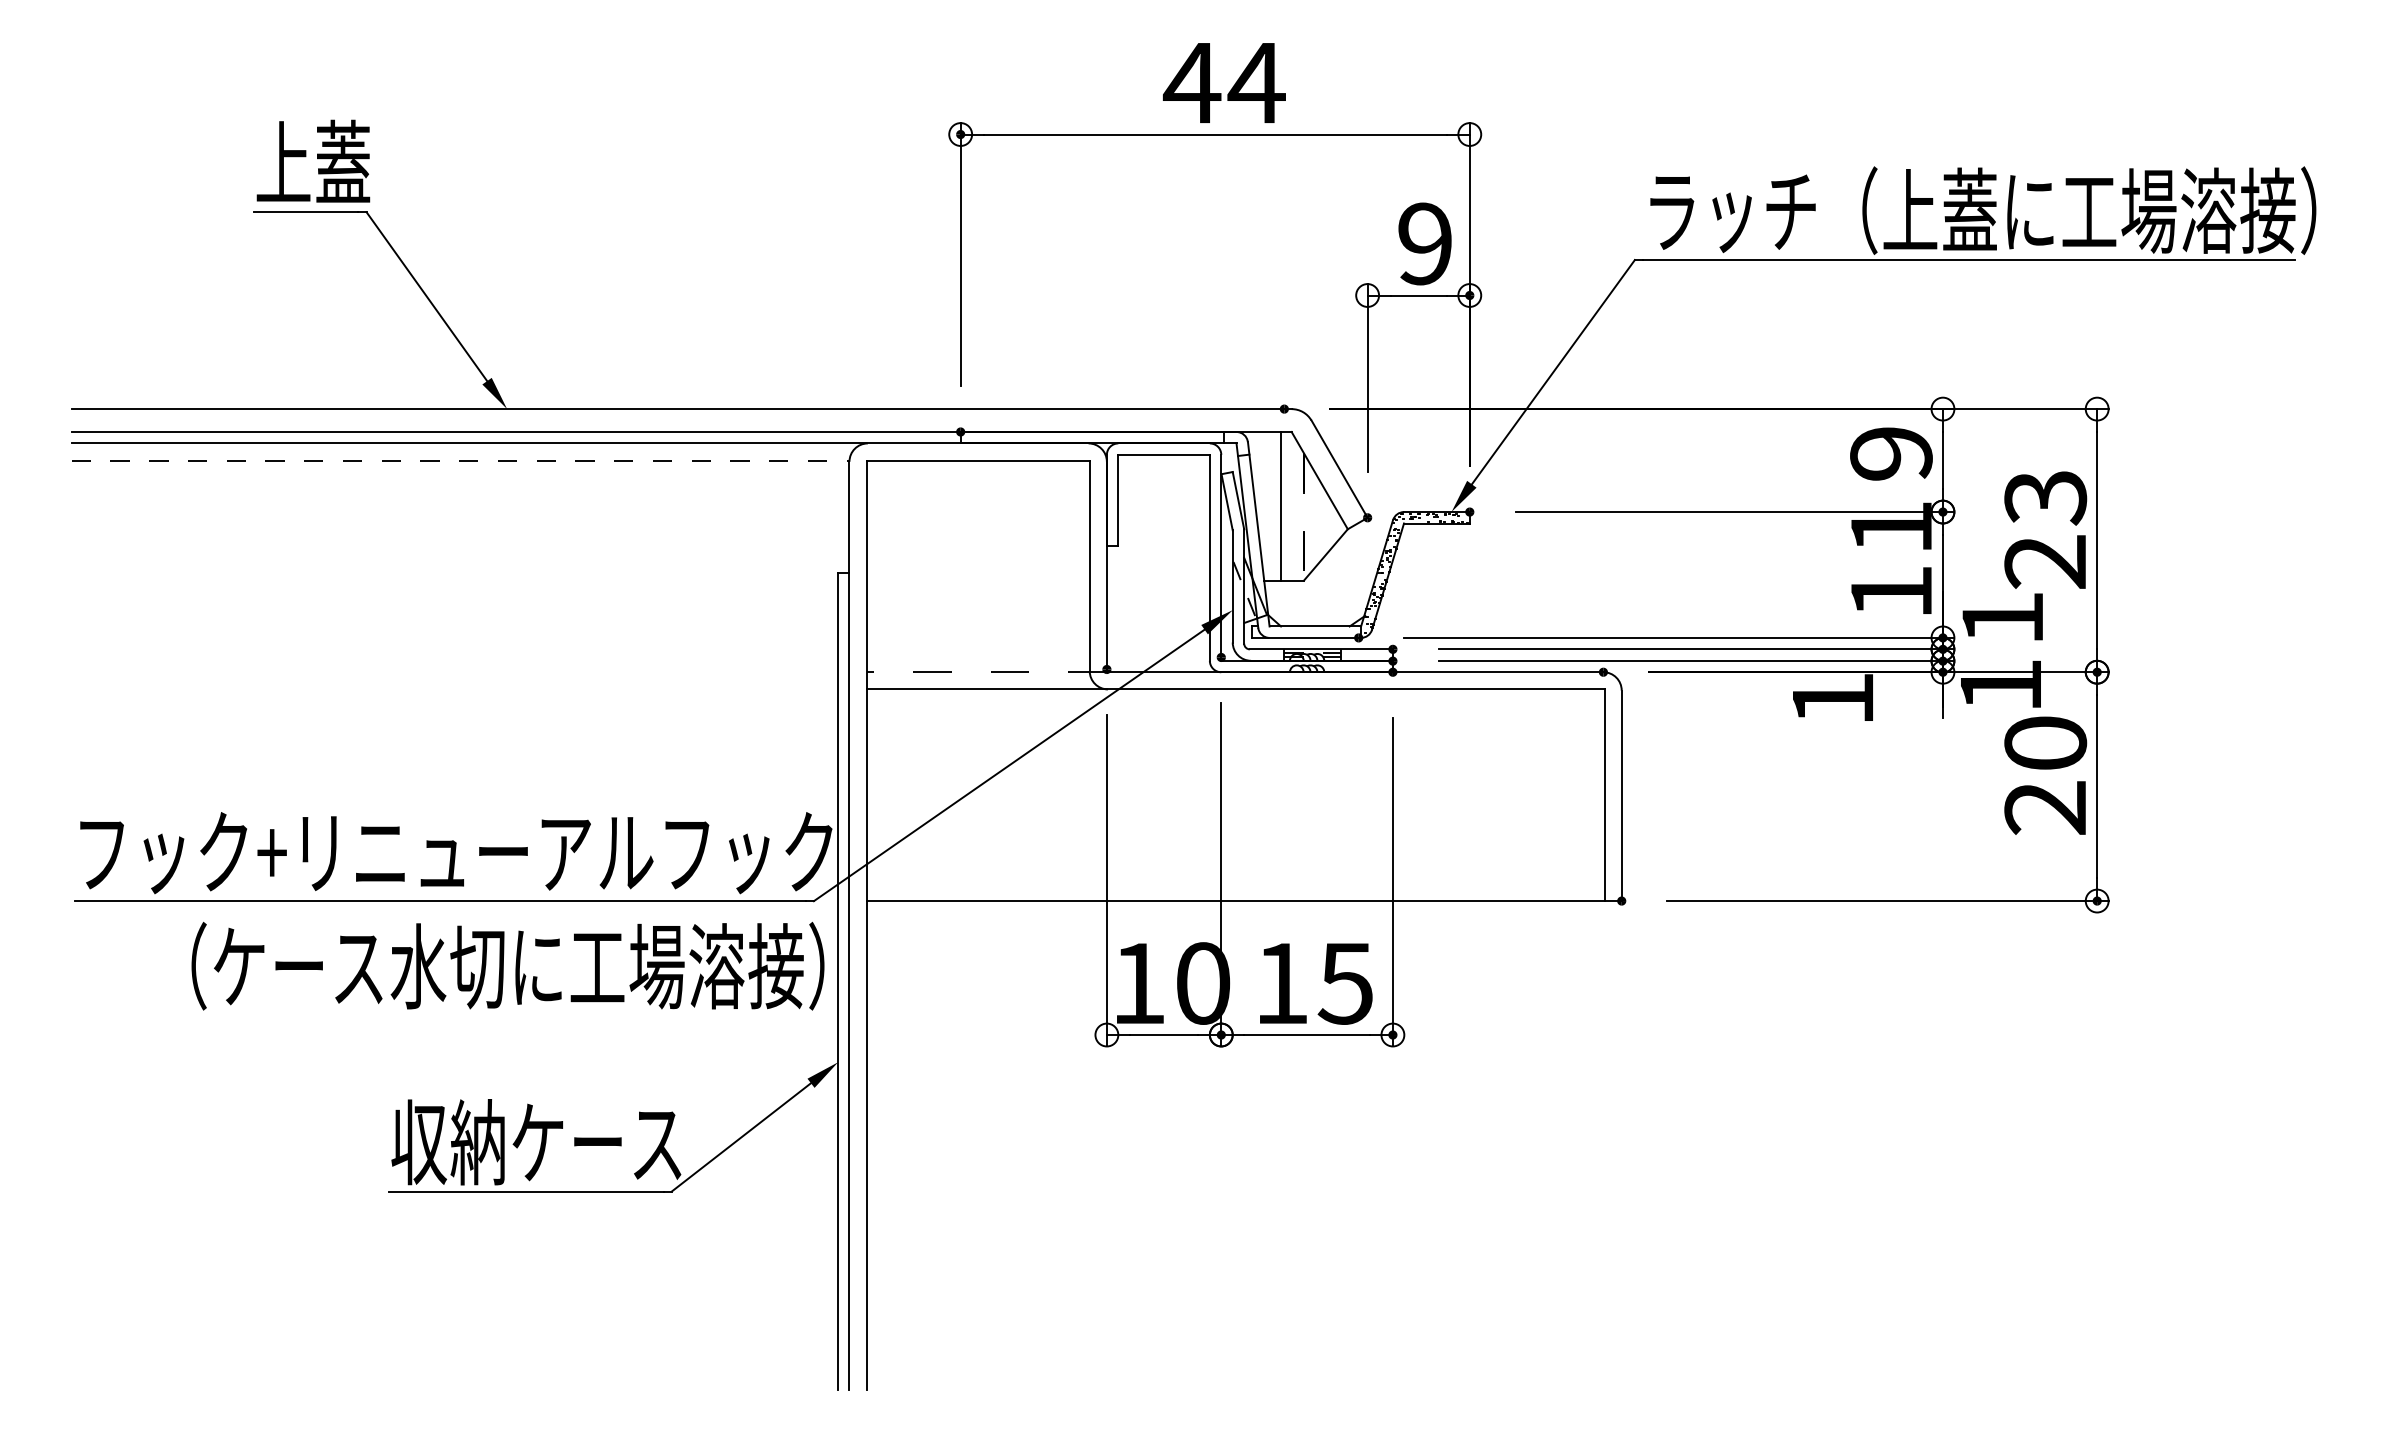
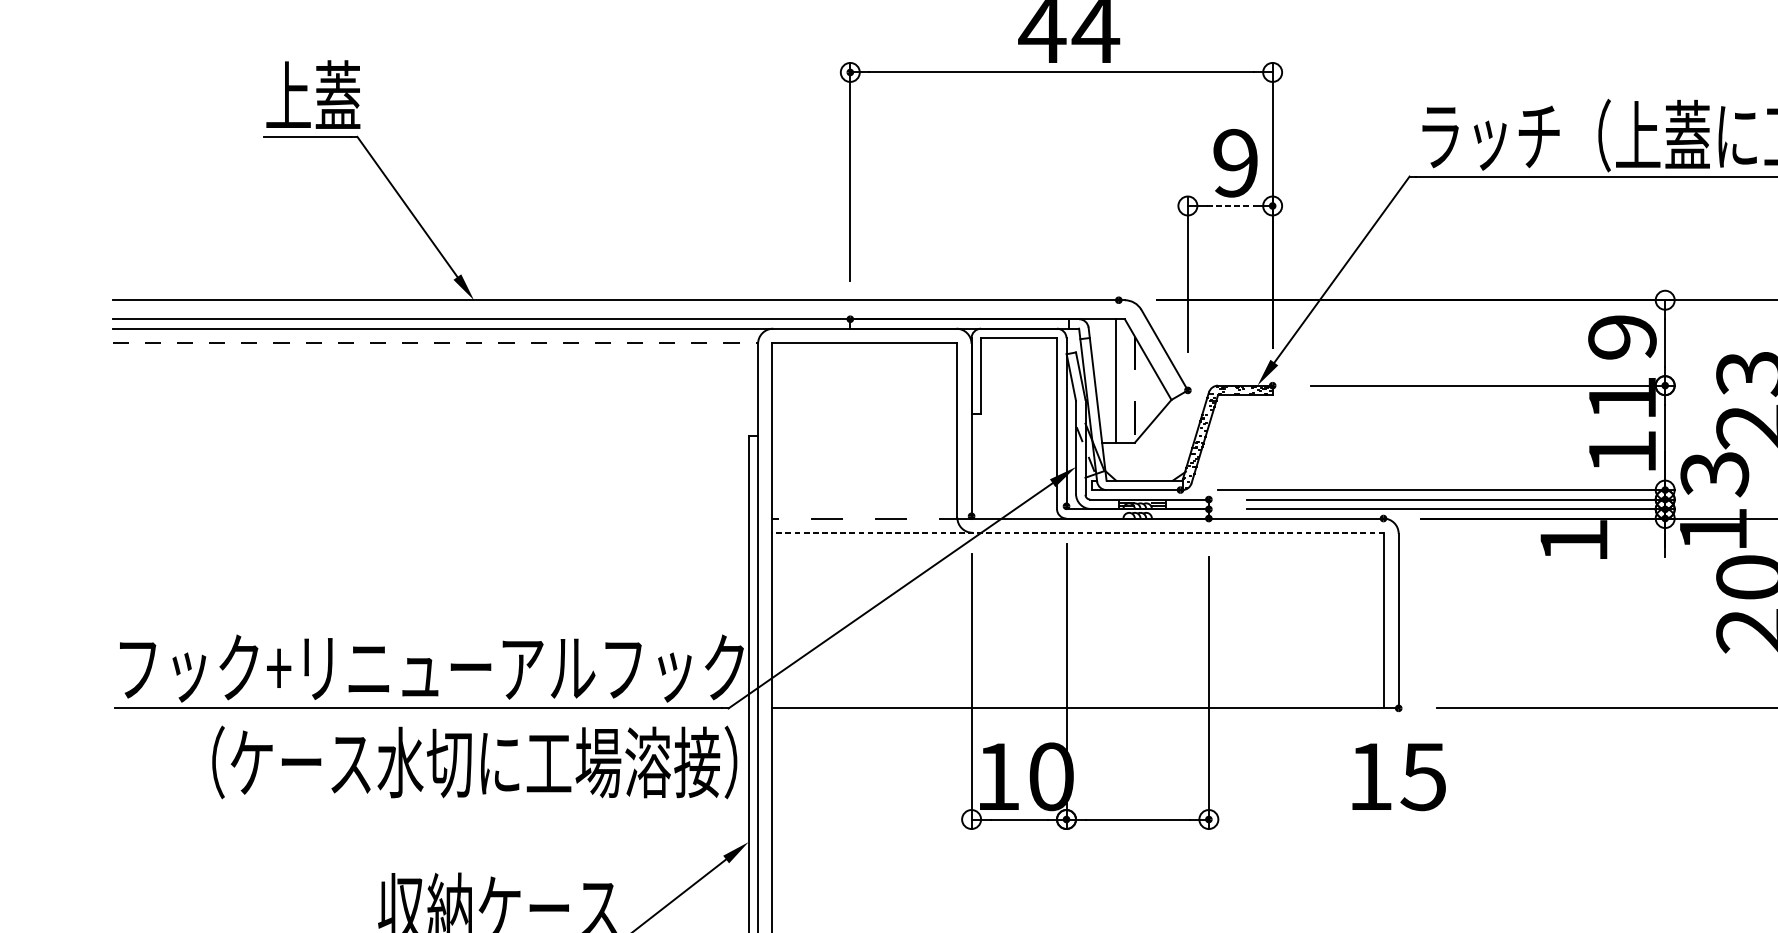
line: (1419, 295) -> (1230, 205), solid -> dashed
text: (2002, 619) -> (1714, 474), 1 -> 3
line: (1235, 689) -> (1078, 532), solid -> dashed
text: (1316, 983) -> (1399, 776), moved

